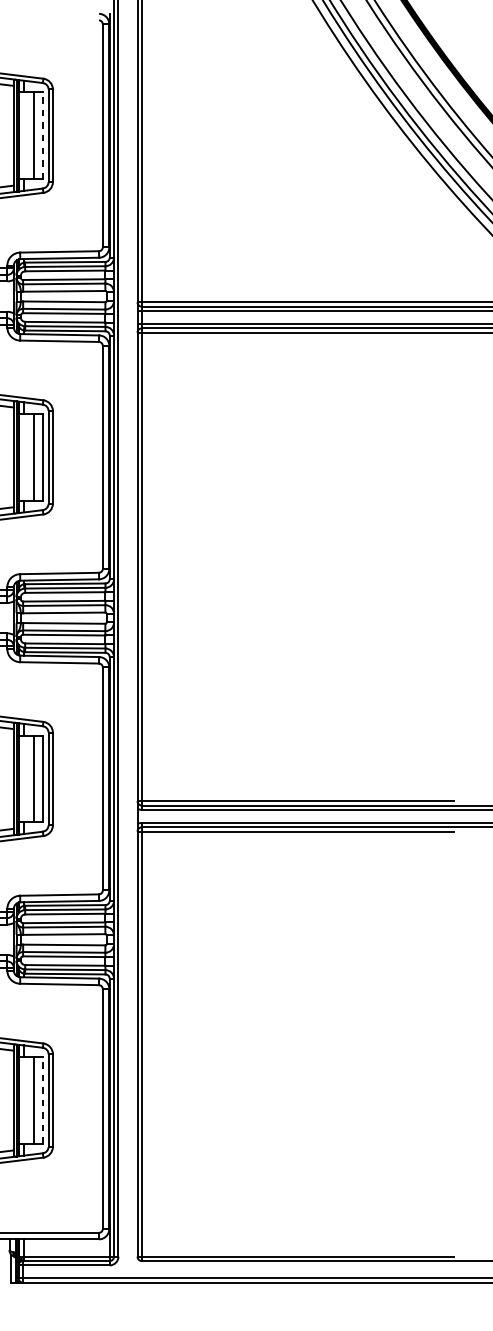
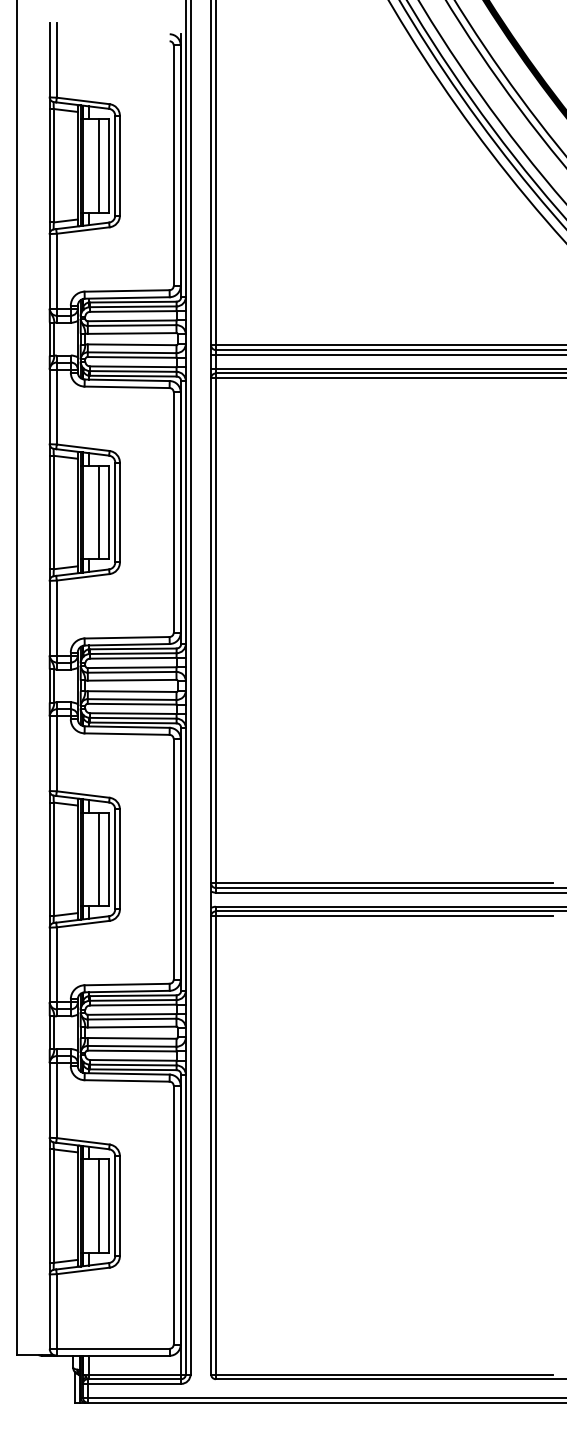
line: (42, 135) -> (108, 165), dashed -> solid
line: (42, 1100) -> (108, 1206), dashed -> solid

